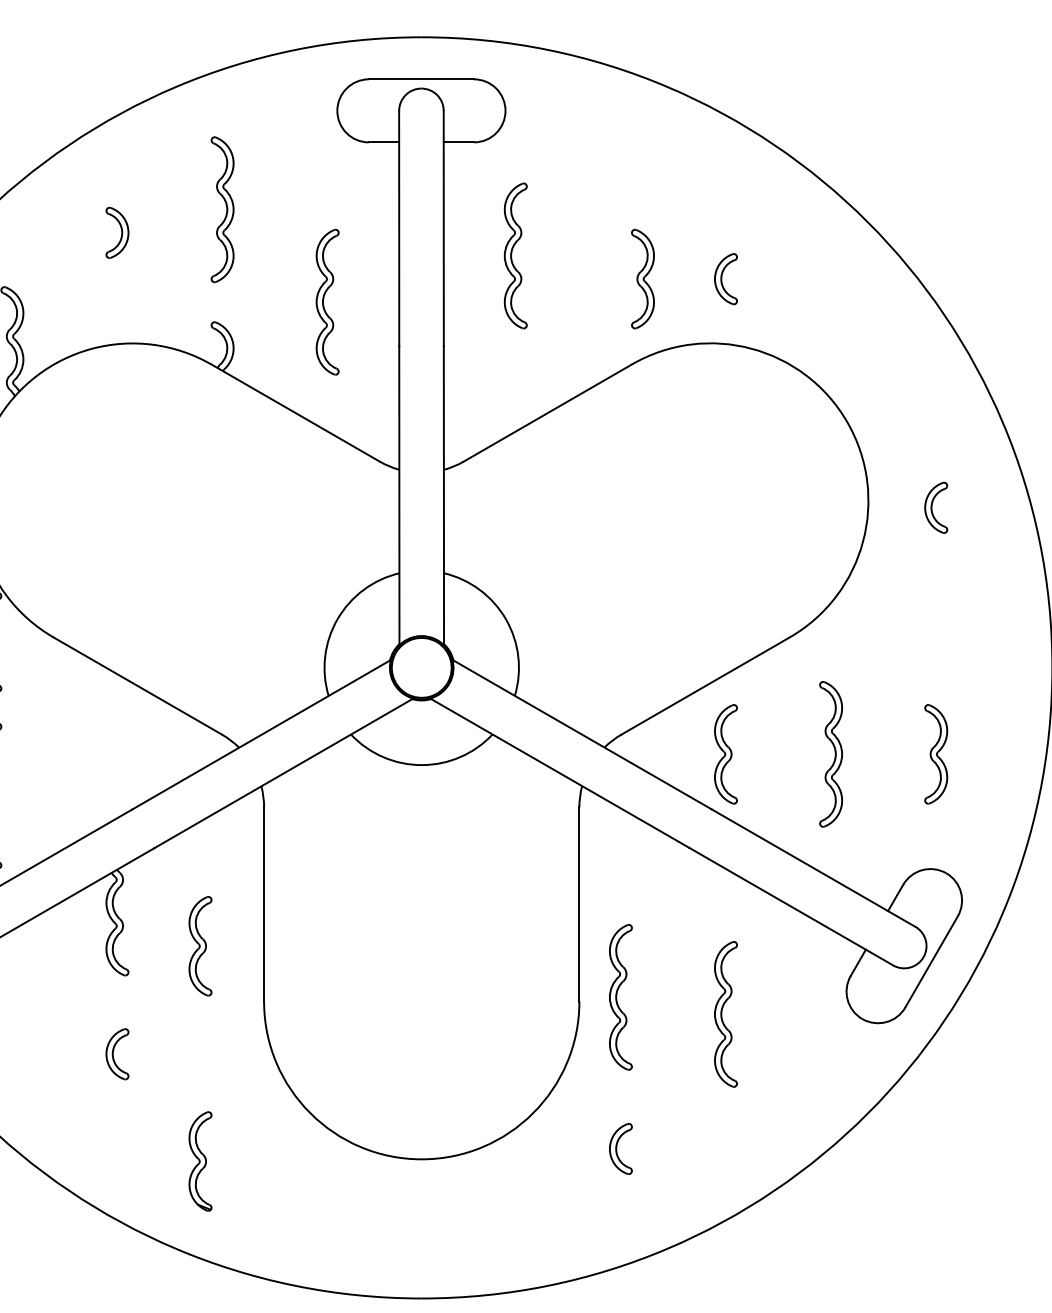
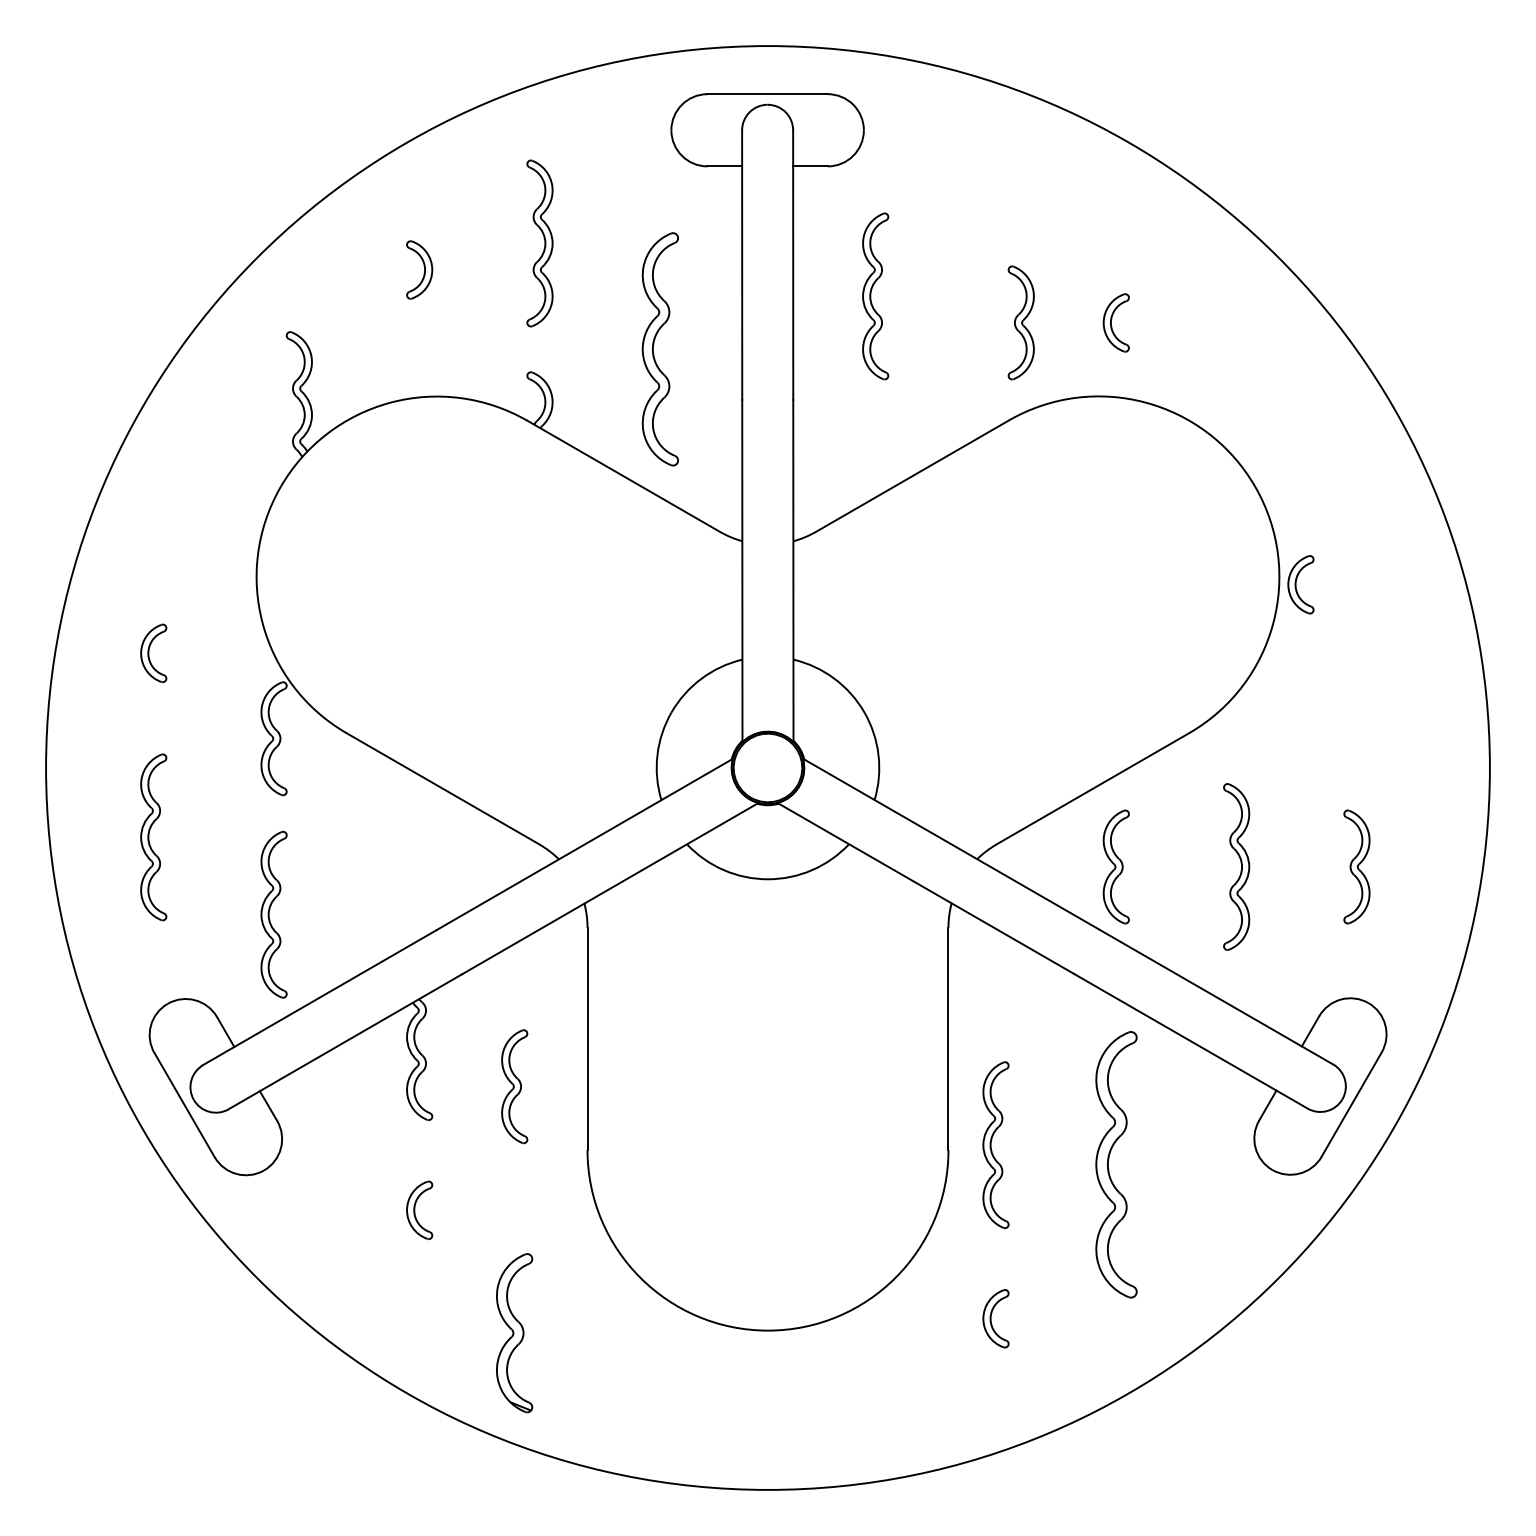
part: (326, 302) -> (659, 349), size x1.4
part: (935, 507) -> (1300, 584), moved
part: (725, 1014) -> (1115, 1164), size x1.6
part: (200, 1160) -> (514, 1332), size x1.4

